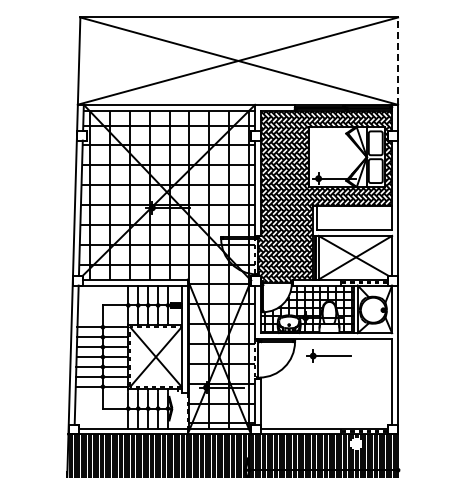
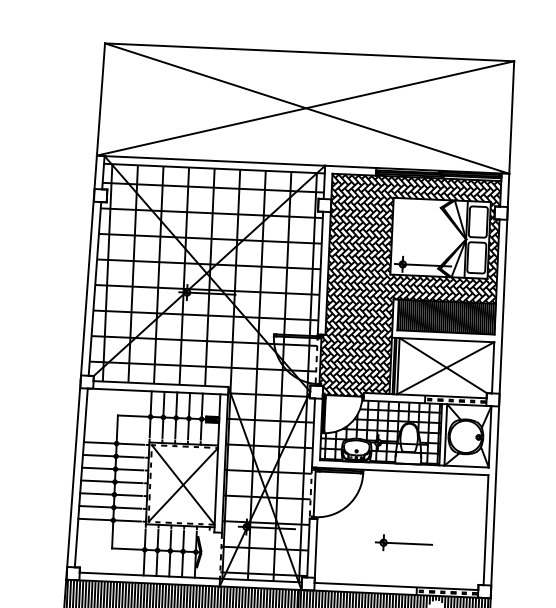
line: (398, 61) -> (512, 117), dashed -> solid
hatch: (354, 217) -> (446, 316), added
part: (328, 355) -> (403, 542), moved

